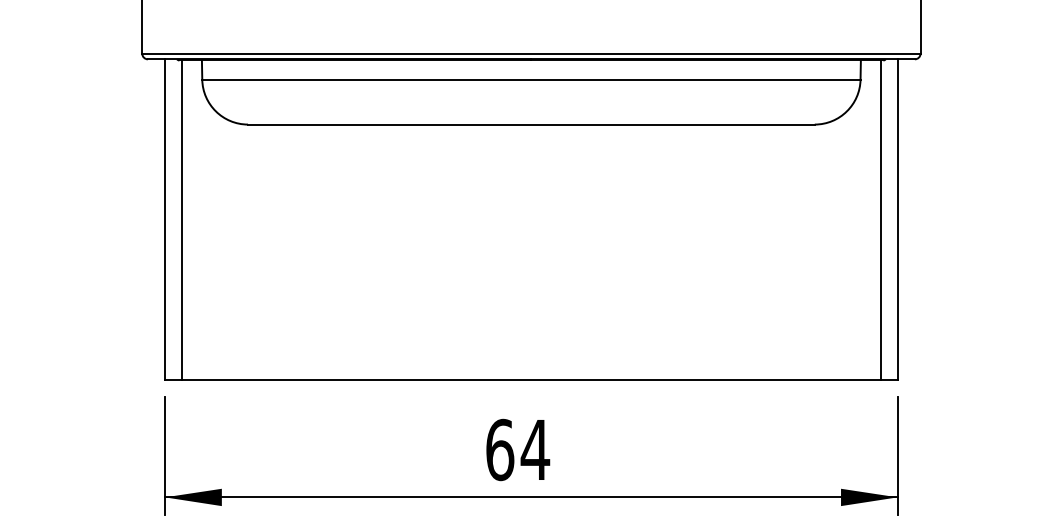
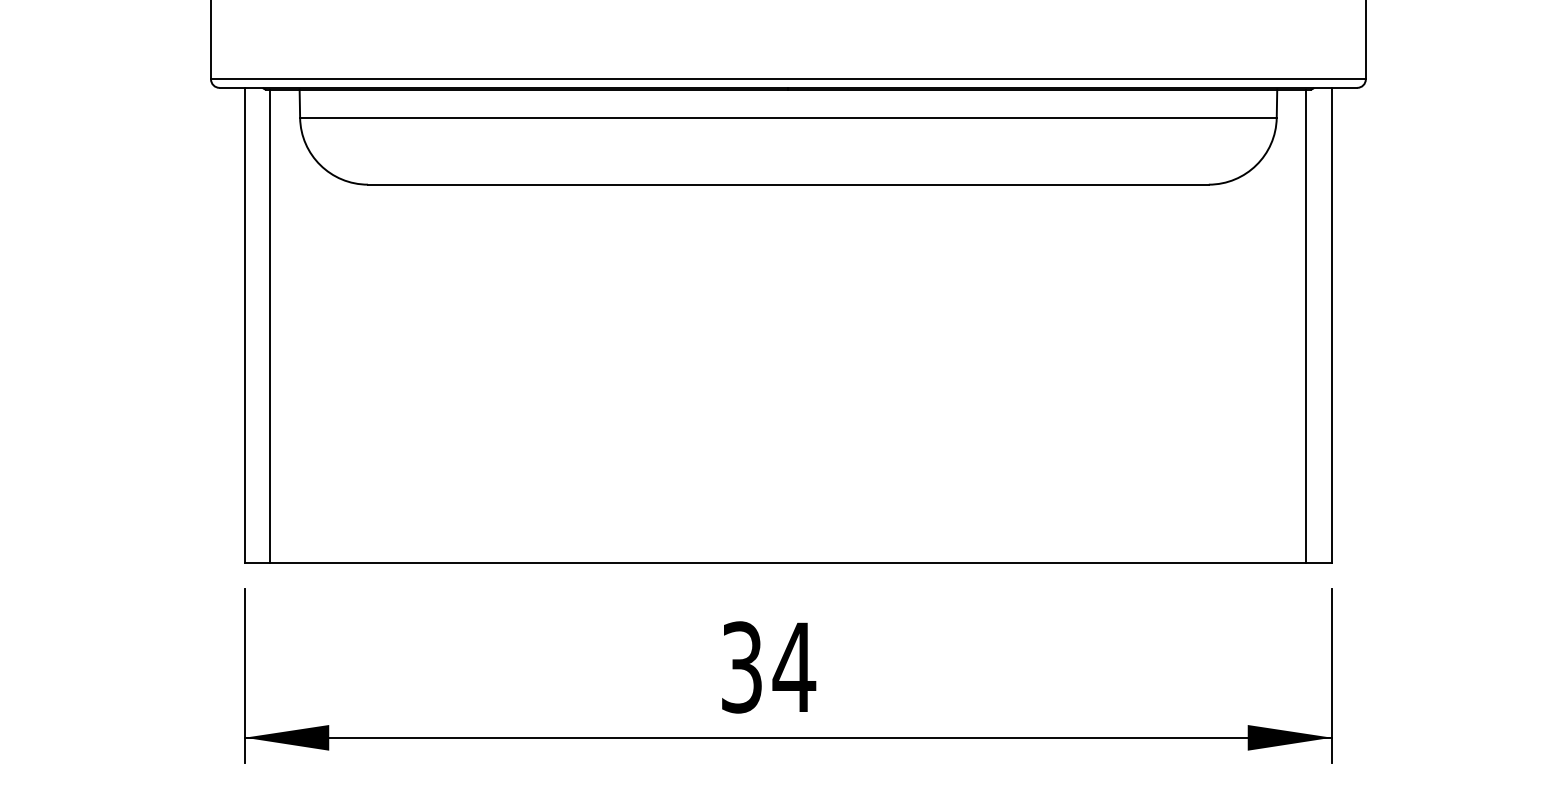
text: (500, 449) -> (742, 666), 64 -> 34

